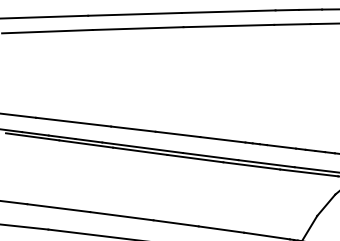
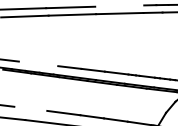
line: (228, 10) -> (119, 5), removed
line: (73, 121) -> (38, 63), removed
line: (58, 207) -> (30, 108), removed

